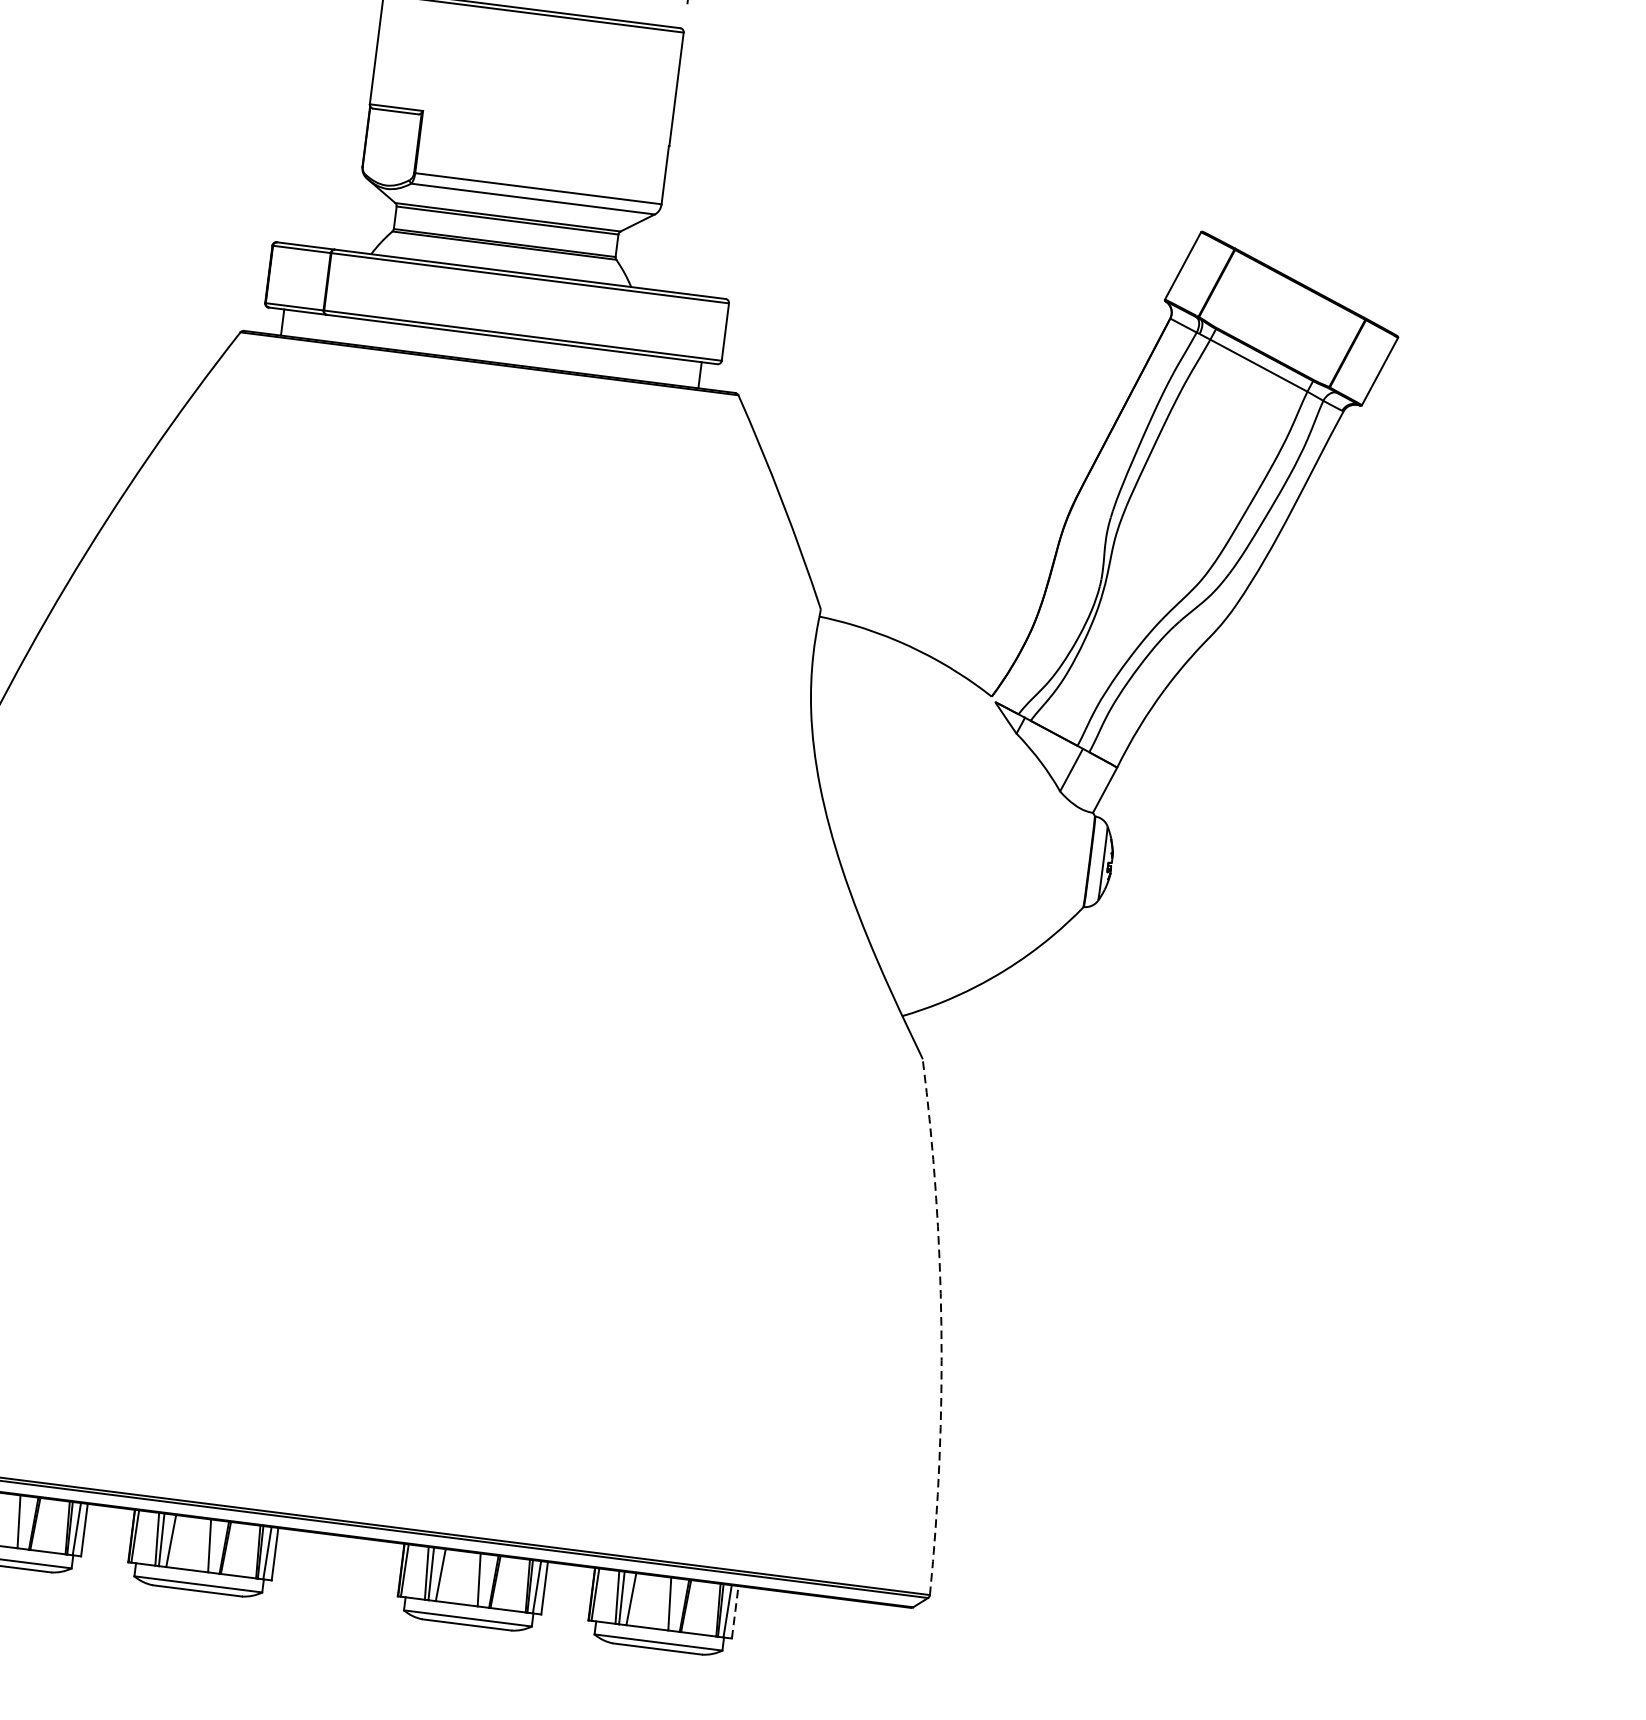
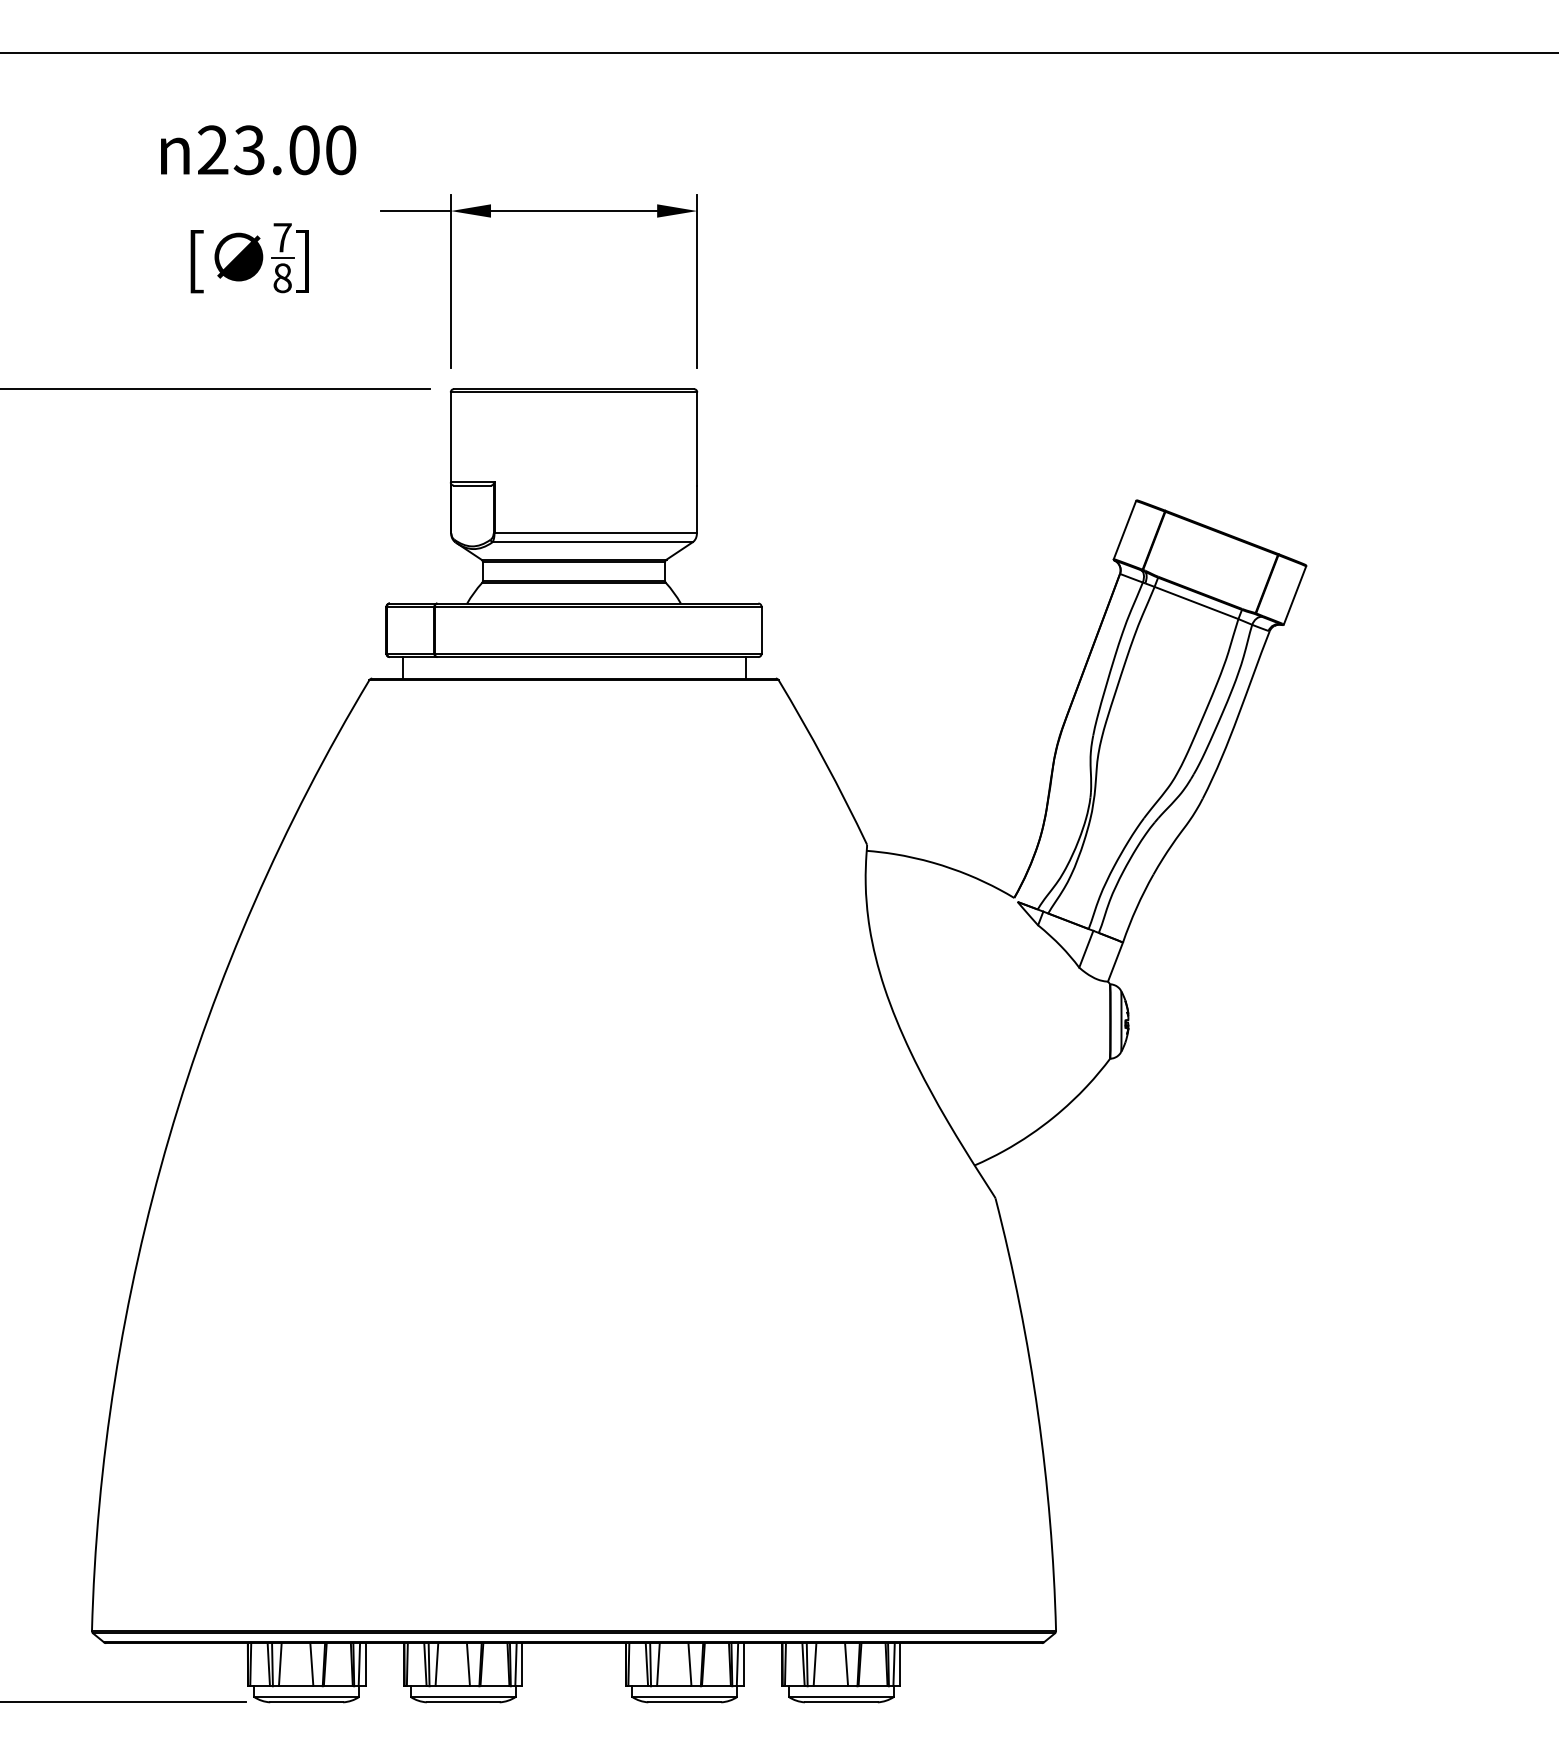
arc: (940, 1326) -> (1037, 1412), dashed -> solid
line: (735, 1612) -> (900, 1664), dashed -> solid

